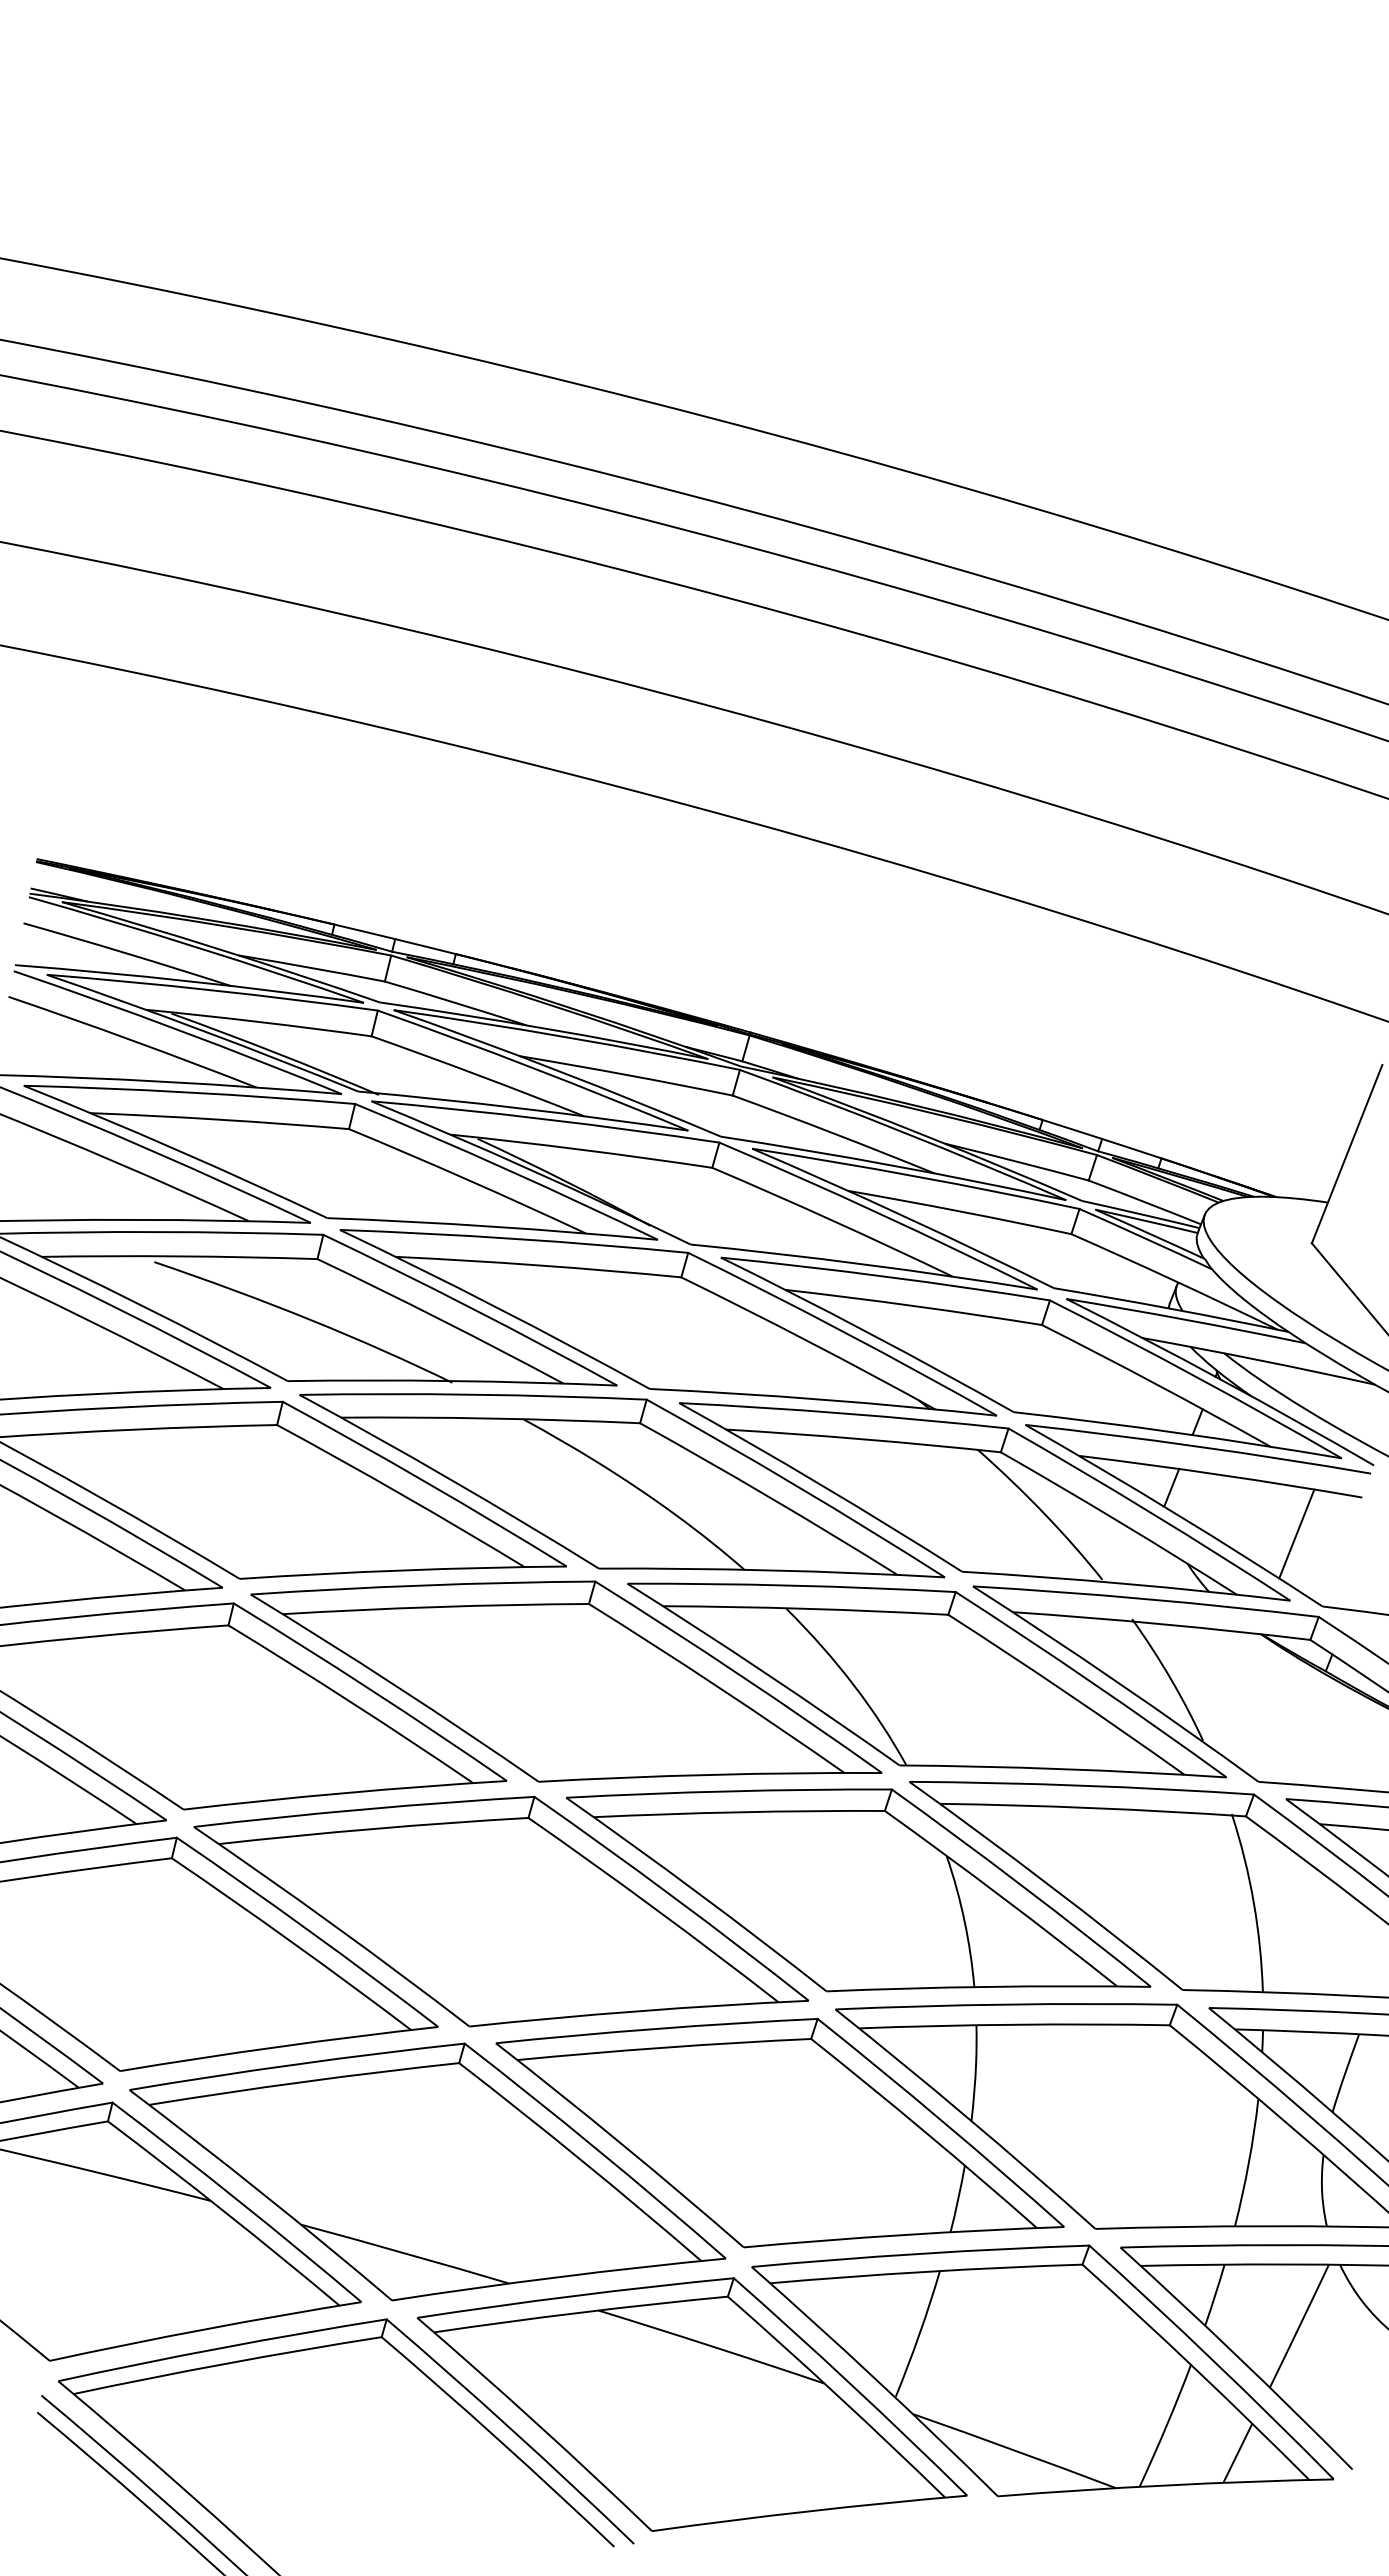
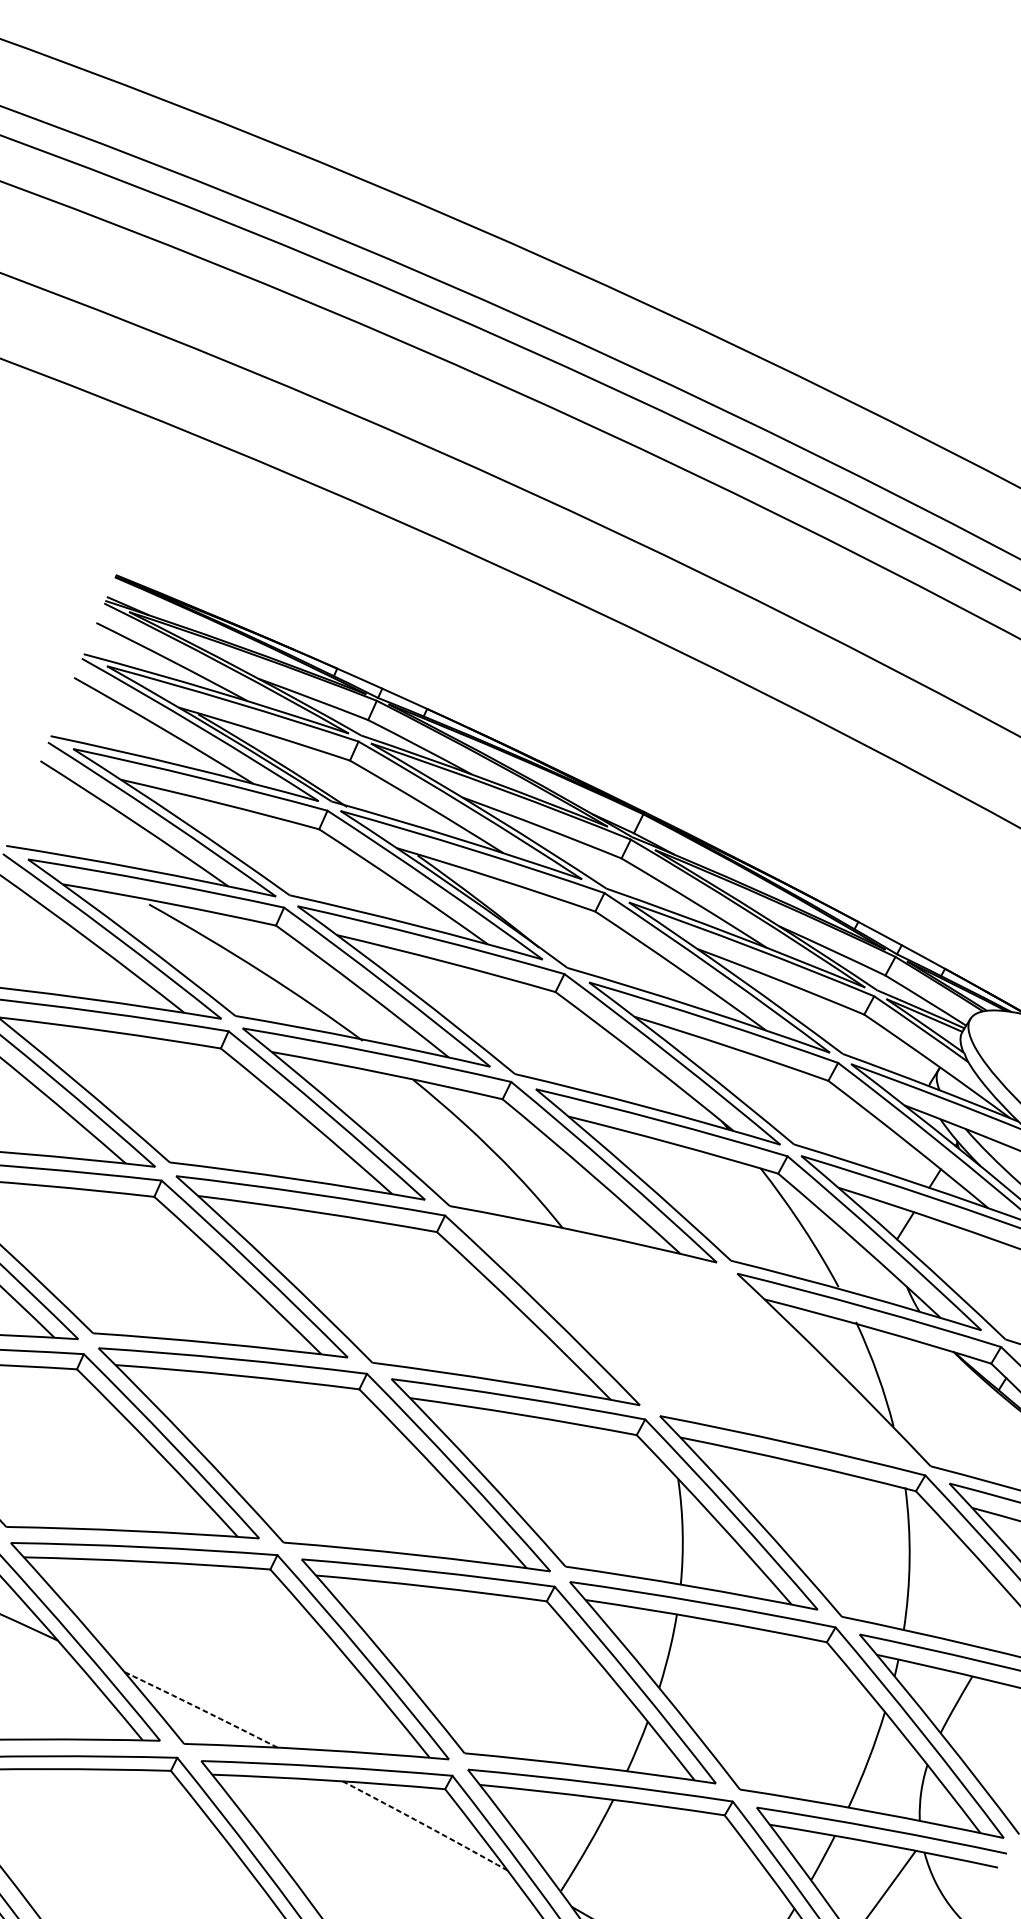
line: (1296, 1533) -> (995, 1279), removed
part: (926, 1680) -> (687, 1339), removed
arc: (405, 2253) -> (201, 1709), solid -> dashed
arc: (711, 2346) -> (425, 1825), solid -> dashed

